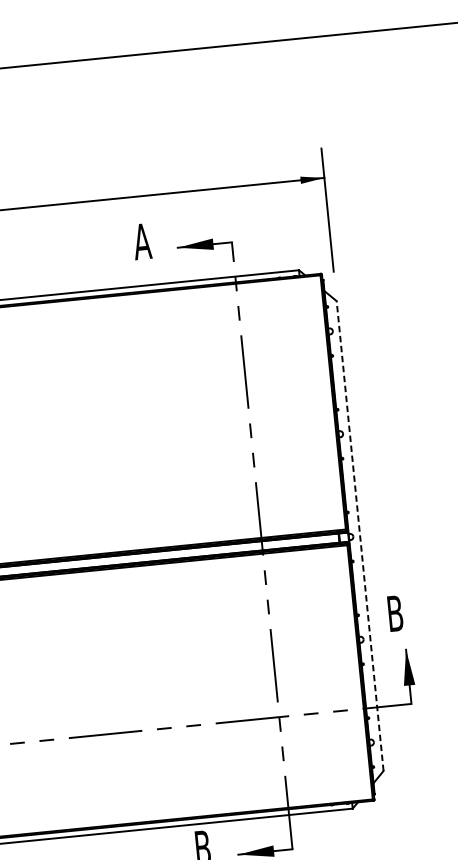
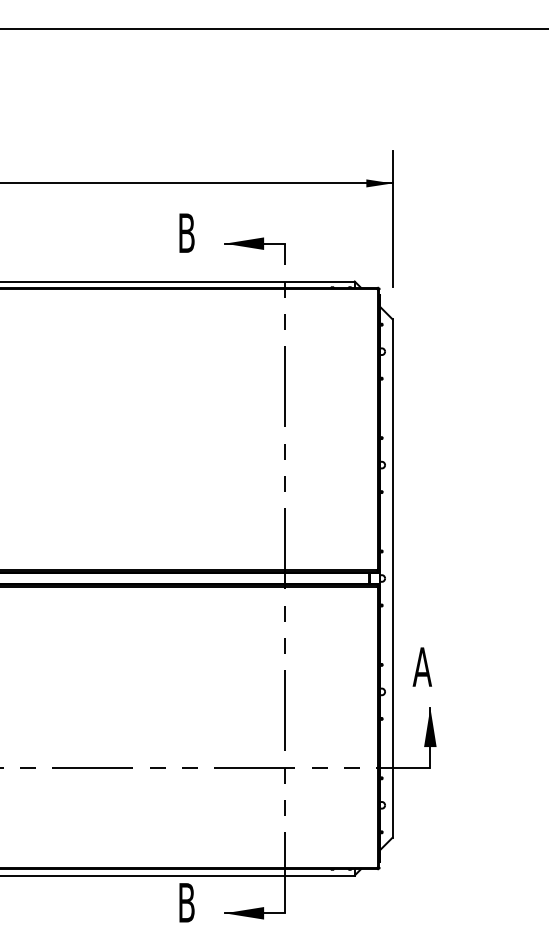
text: (142, 241) -> (186, 232), A -> B
line: (360, 536) -> (392, 578), dashed -> solid
text: (395, 613) -> (422, 666), B -> A

